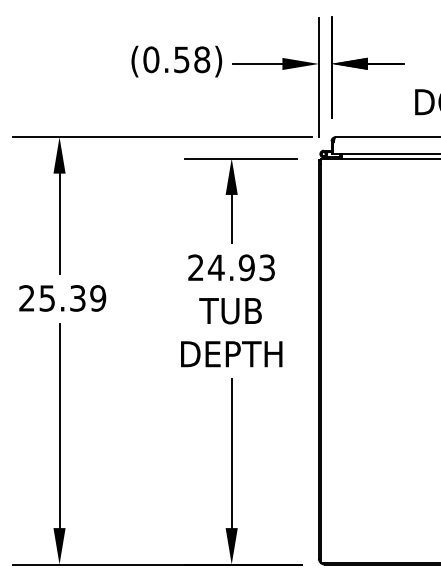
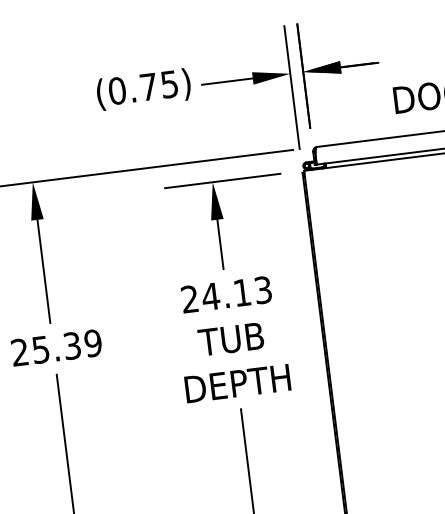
text: (192, 59) -> (159, 85), (0.58) -> (0.75)
text: (246, 267) -> (241, 292), 24.93 -> 24.13

